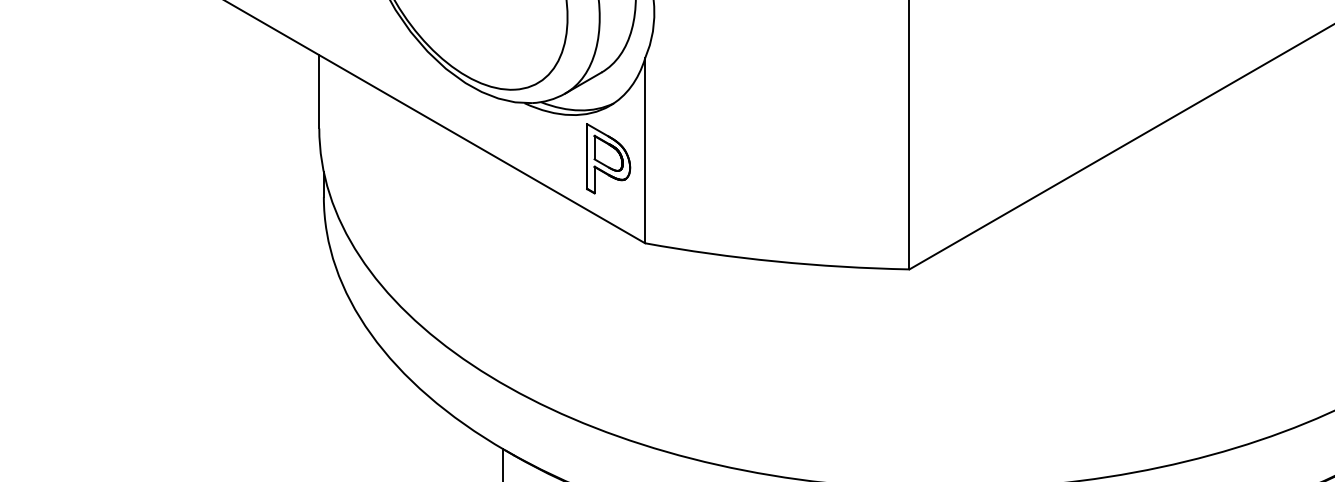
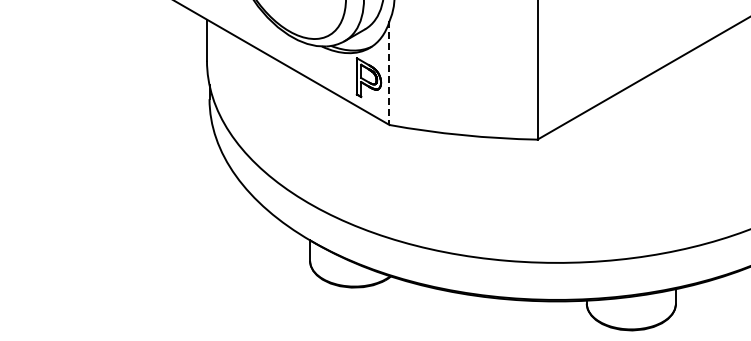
line: (645, 151) -> (389, 73), solid -> dashed

